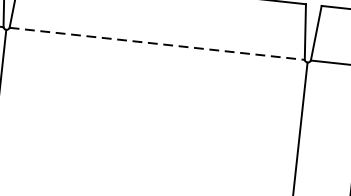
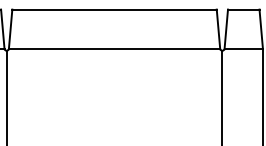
line: (157, 44) -> (114, 49), dashed -> solid

